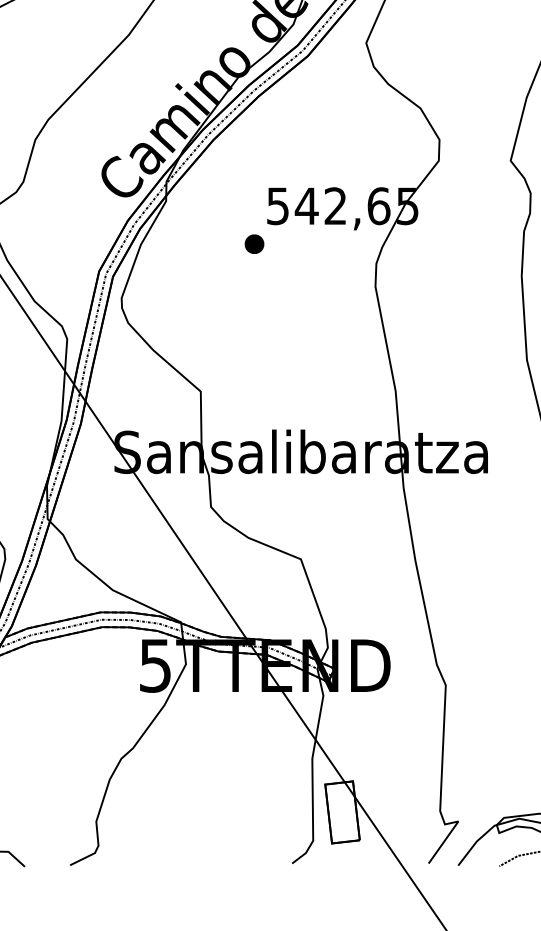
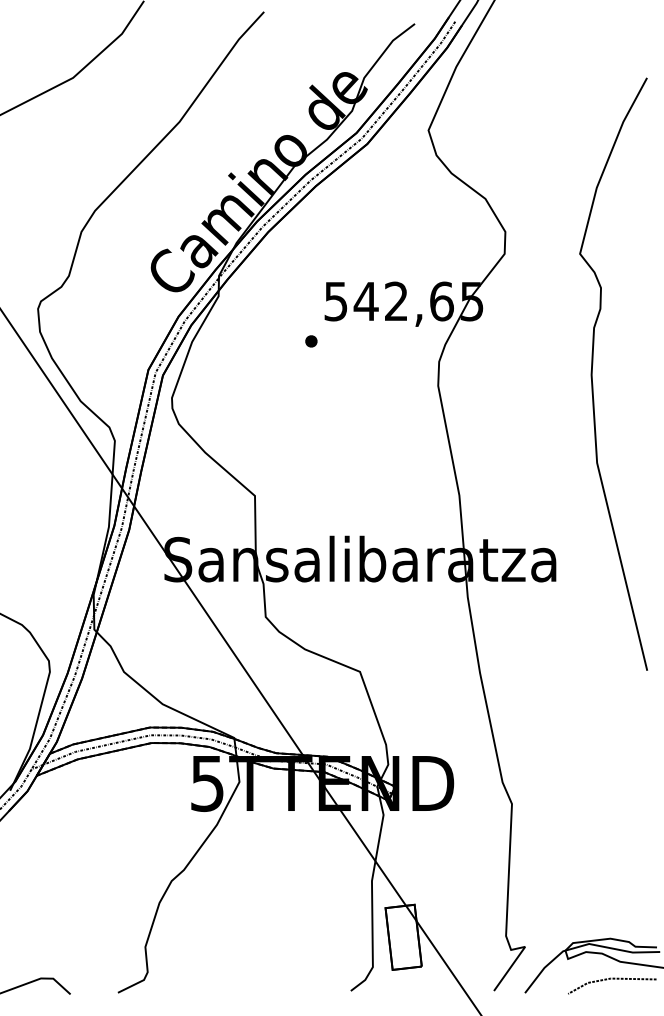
part: (254, 244) -> (311, 341), size x0.6

